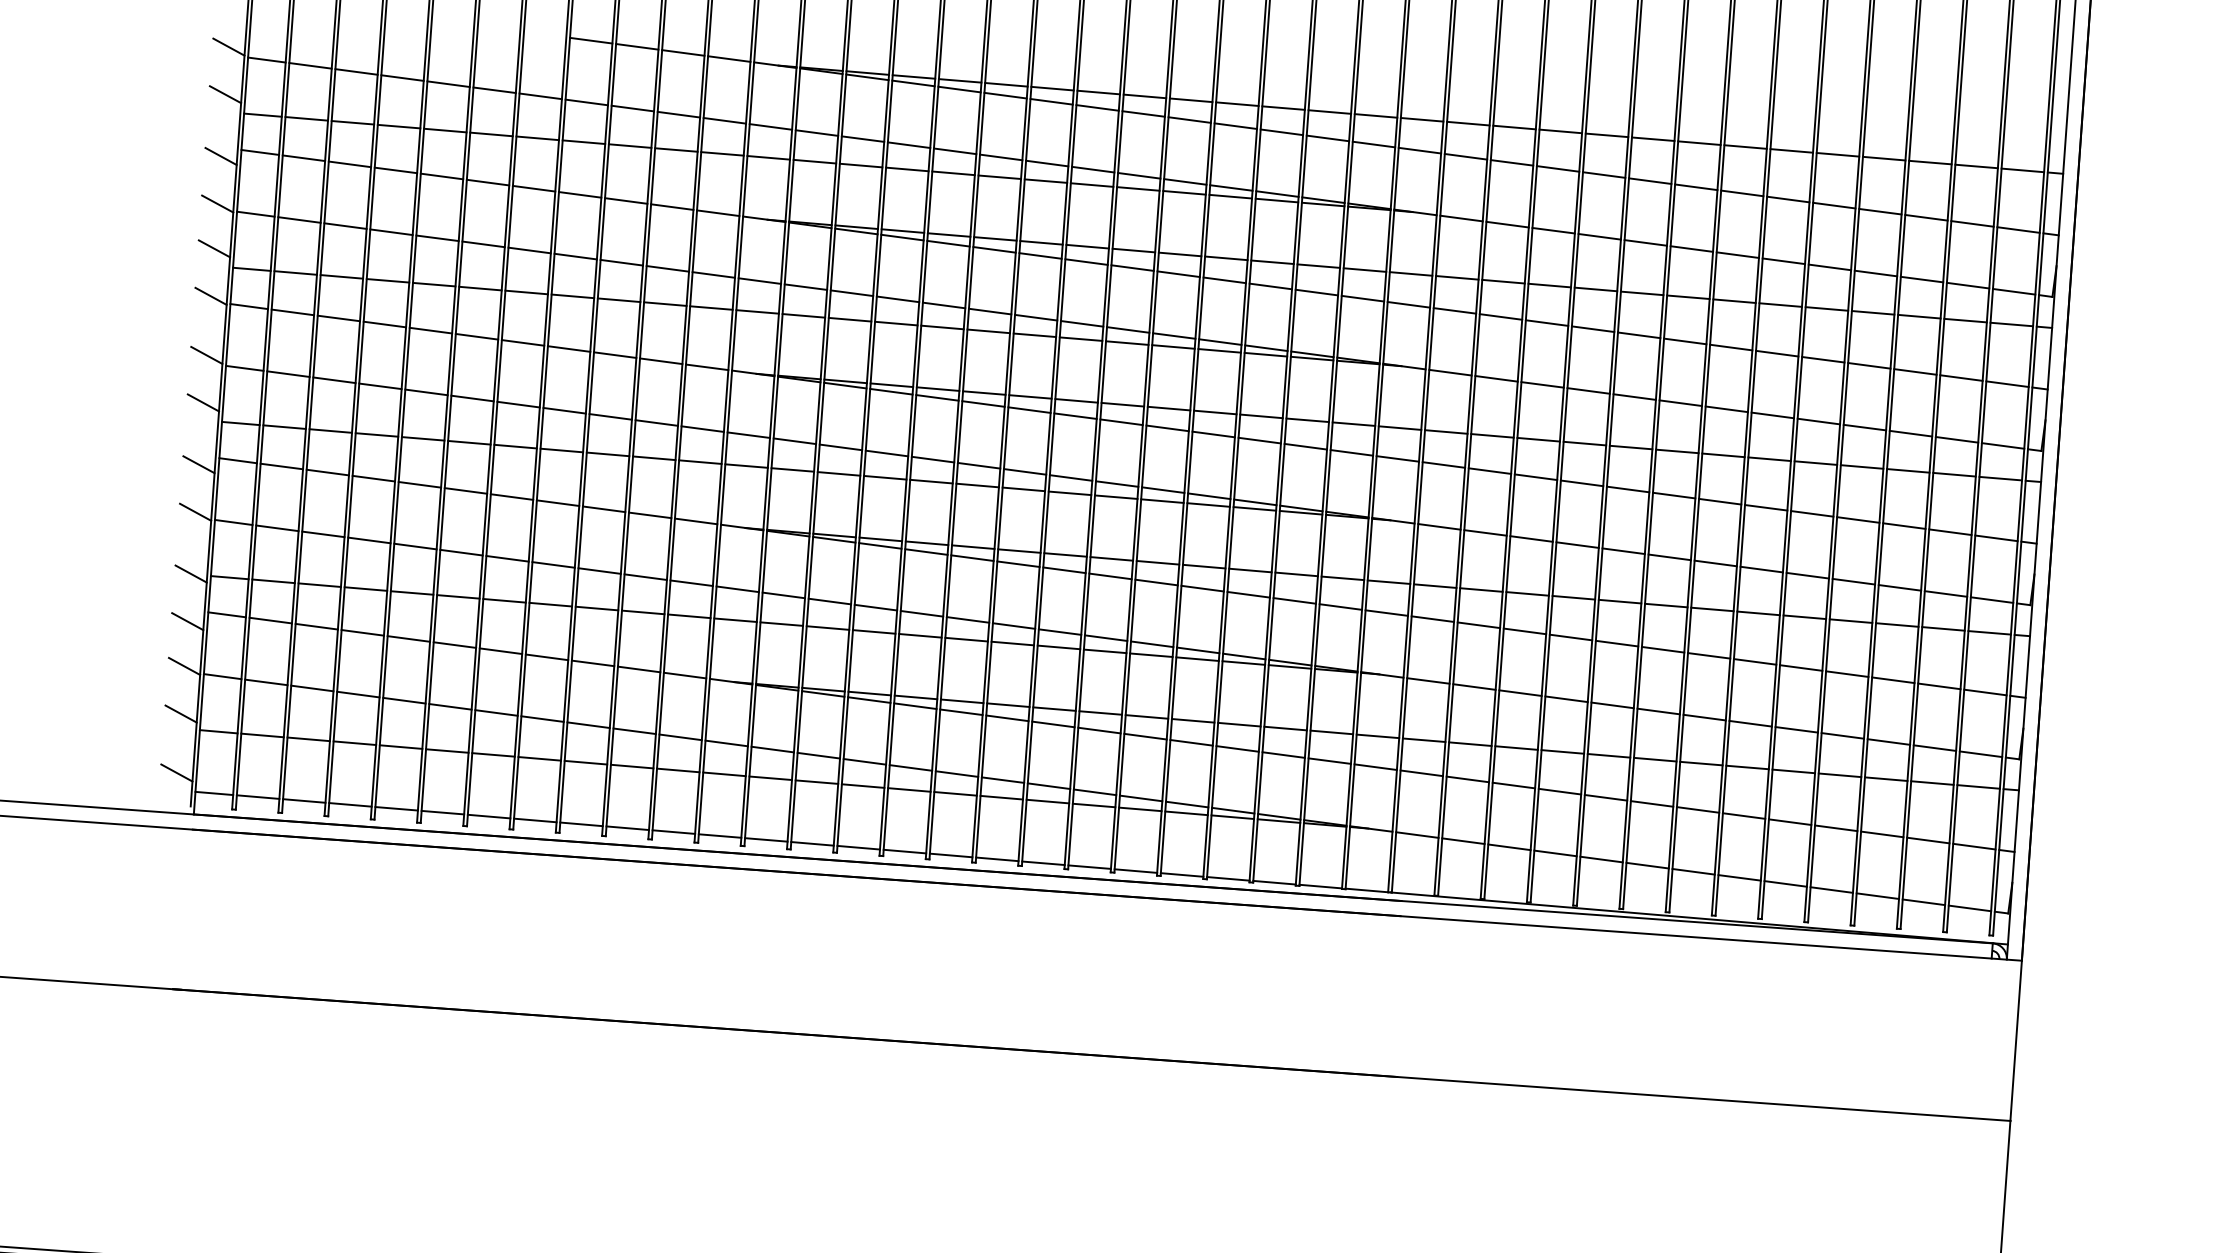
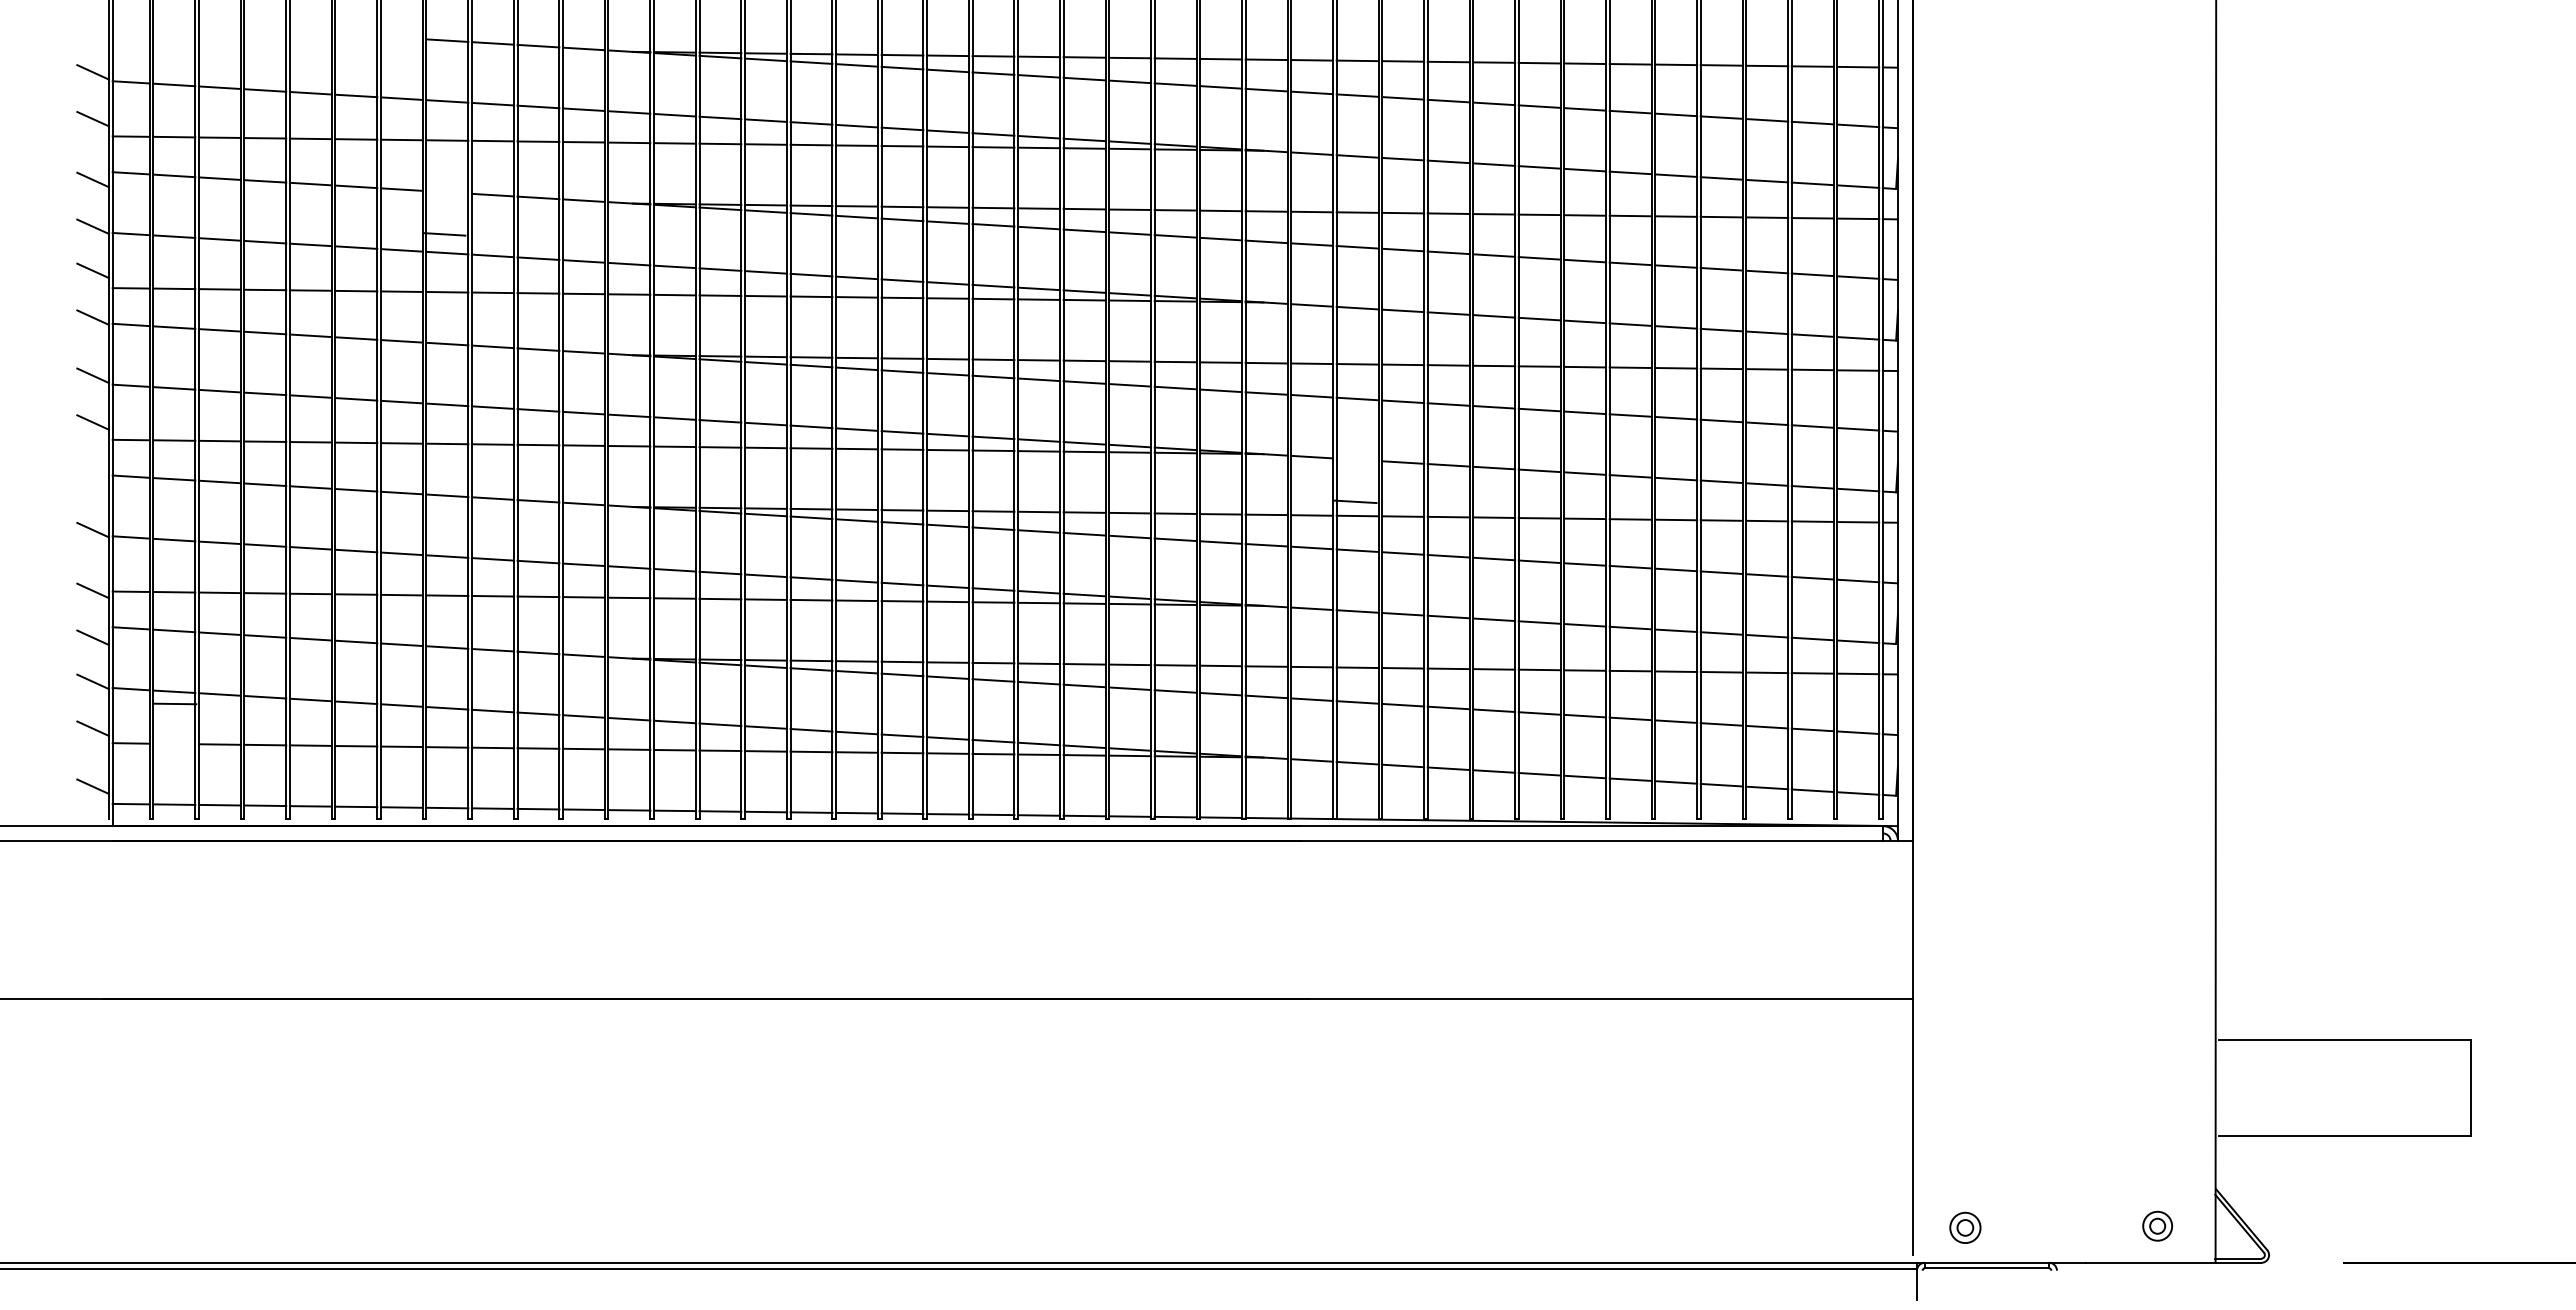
line: (580, 194) -> (444, 234), moved
line: (199, 464) -> (93, 483), removed
line: (1485, 532) -> (1355, 501), moved
line: (262, 734) -> (175, 703), moved

